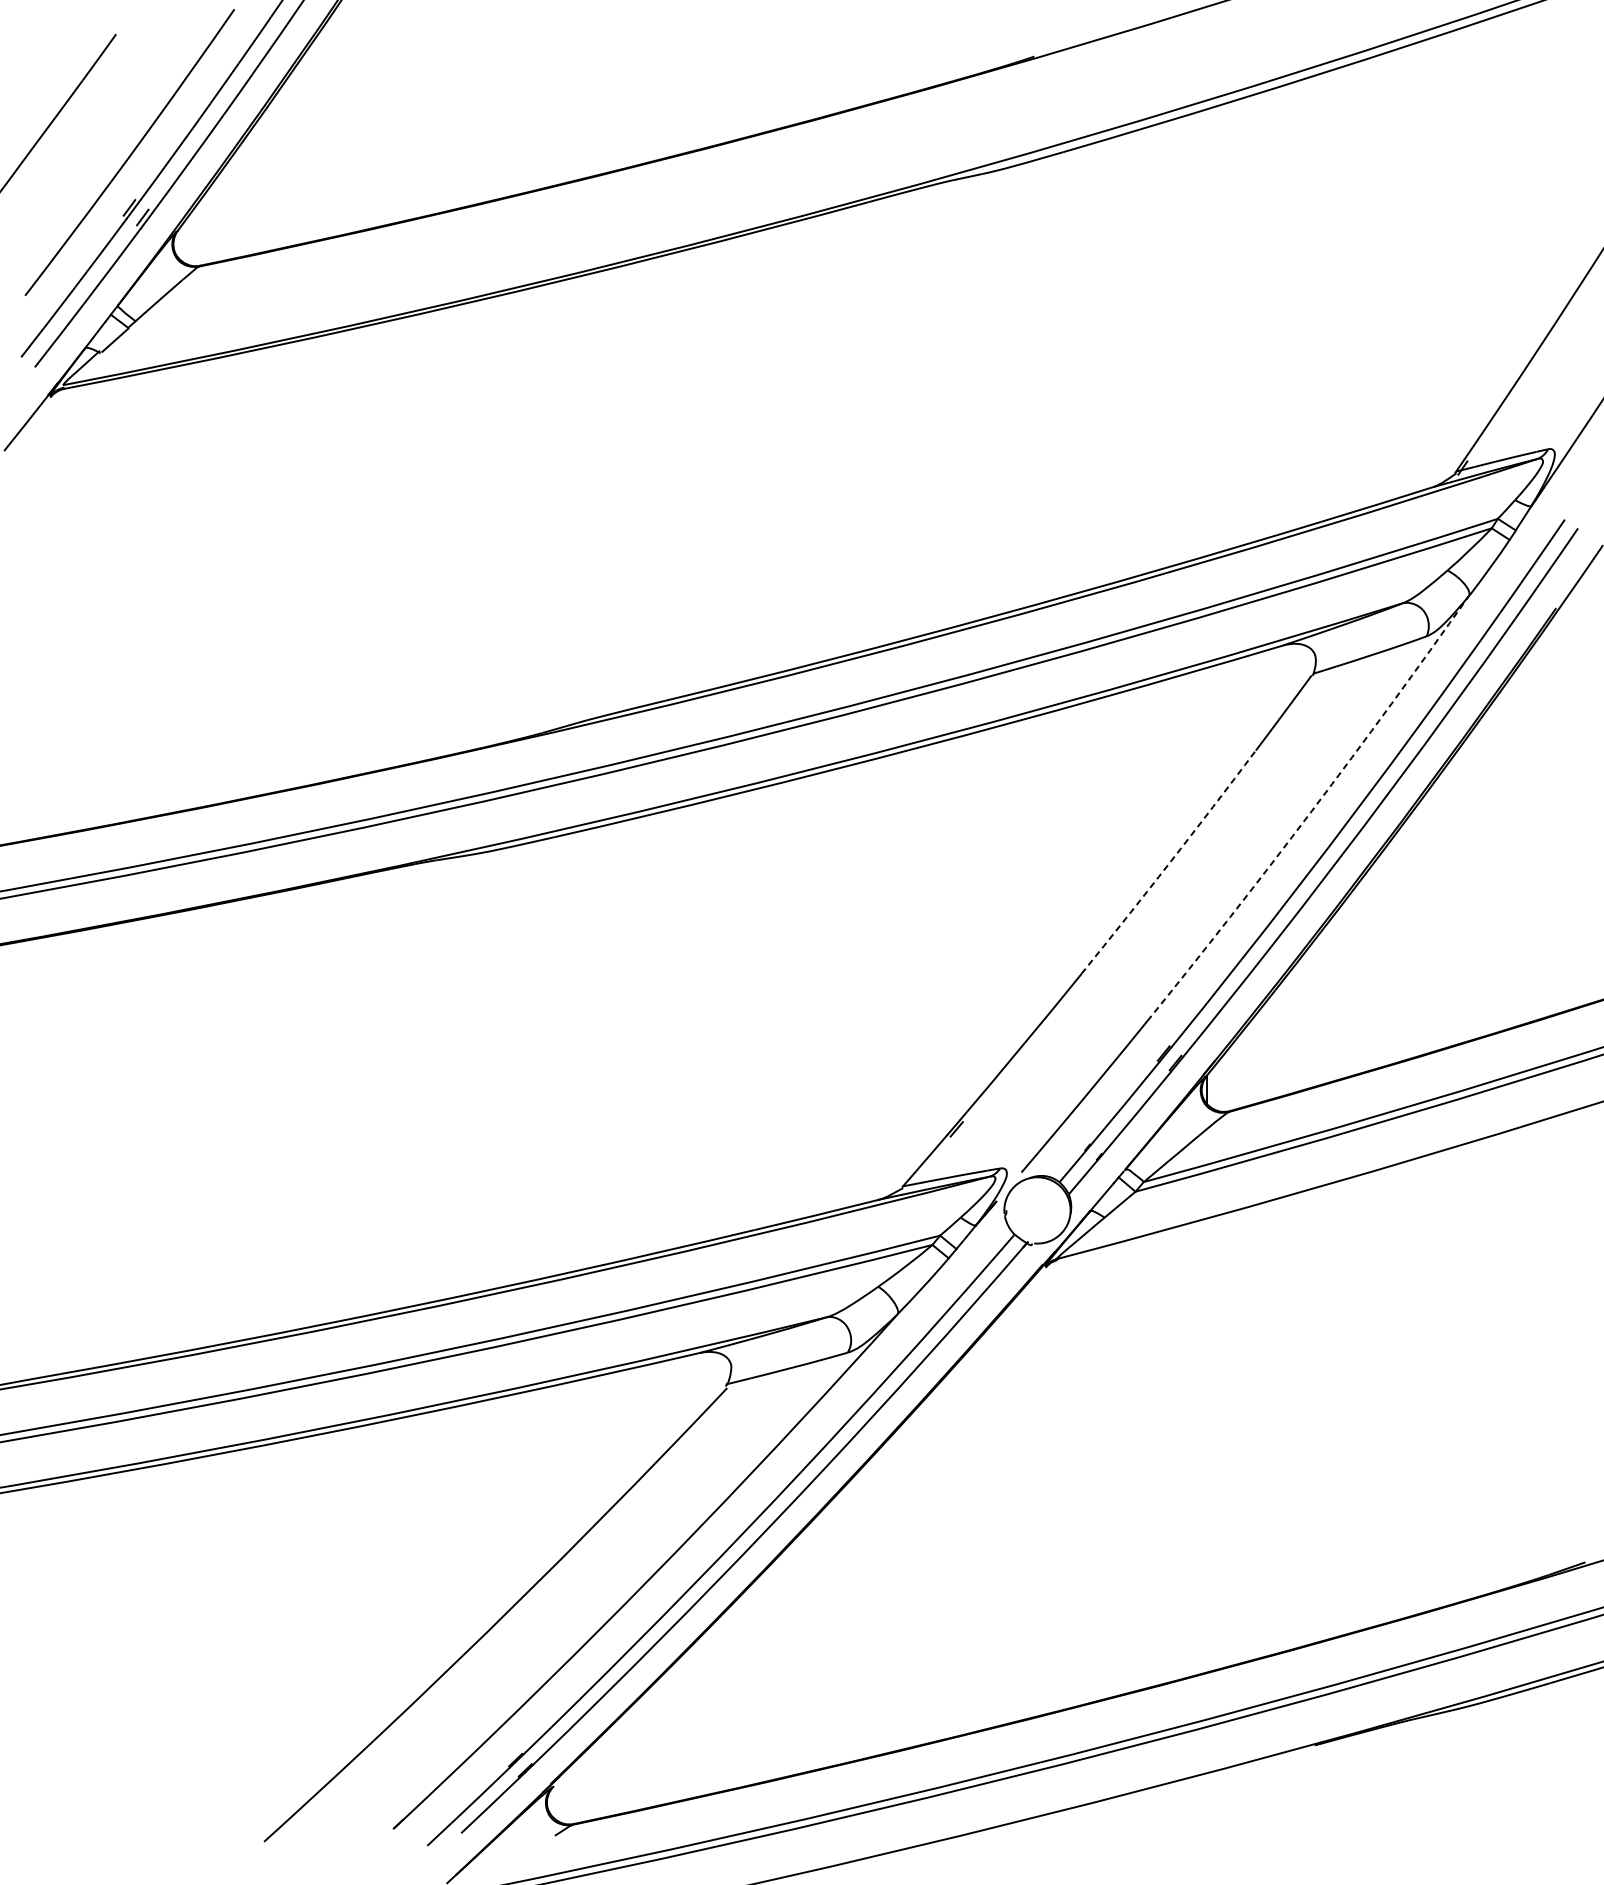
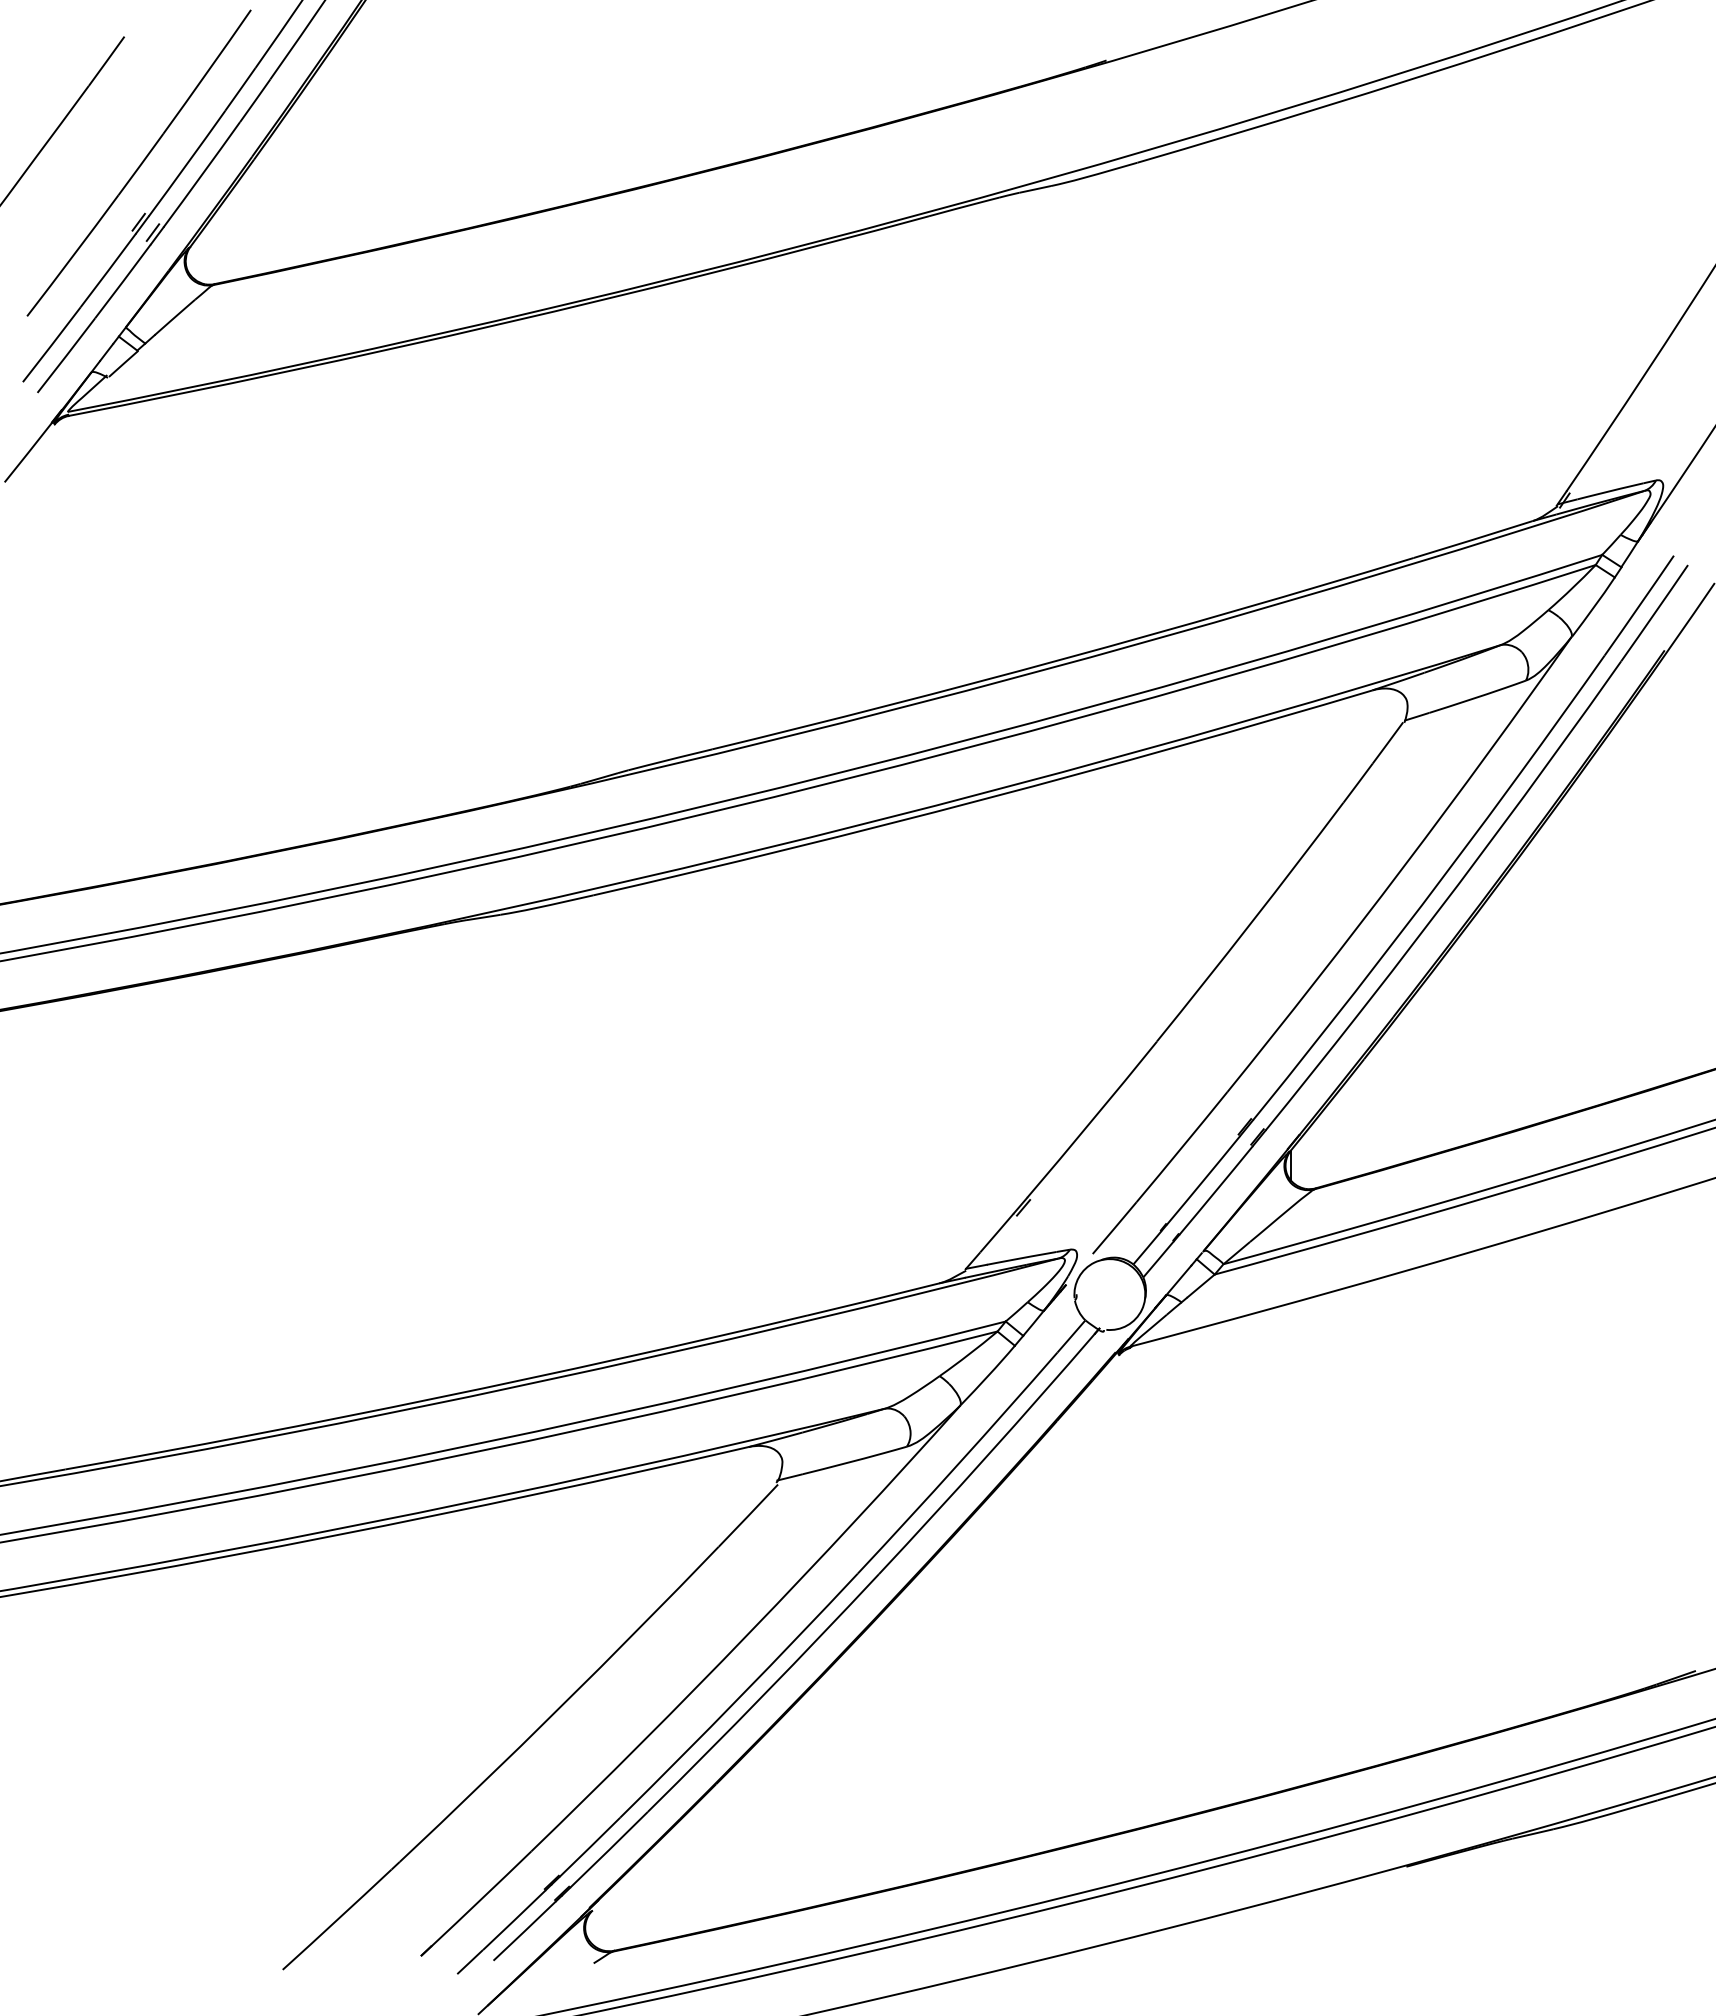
arc: (1312, 811) -> (1403, 867), dashed -> solid
arc: (1169, 862) -> (1251, 922), dashed -> solid

